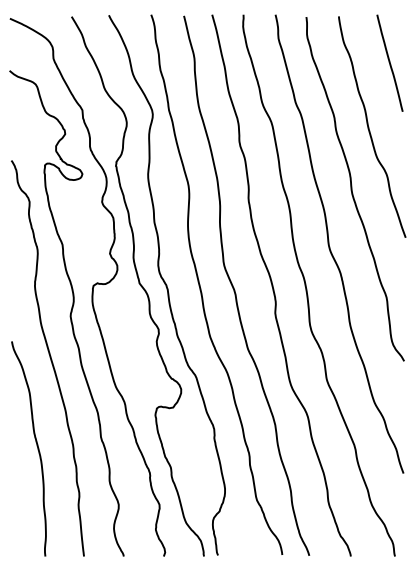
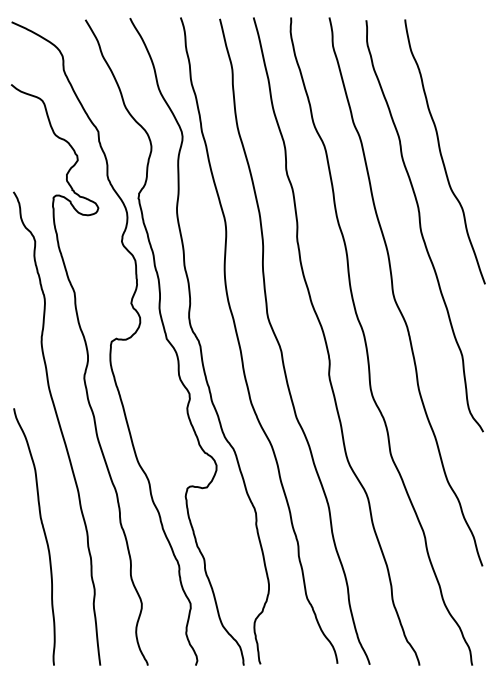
line: (389, 62) -> (465, 74), removed

